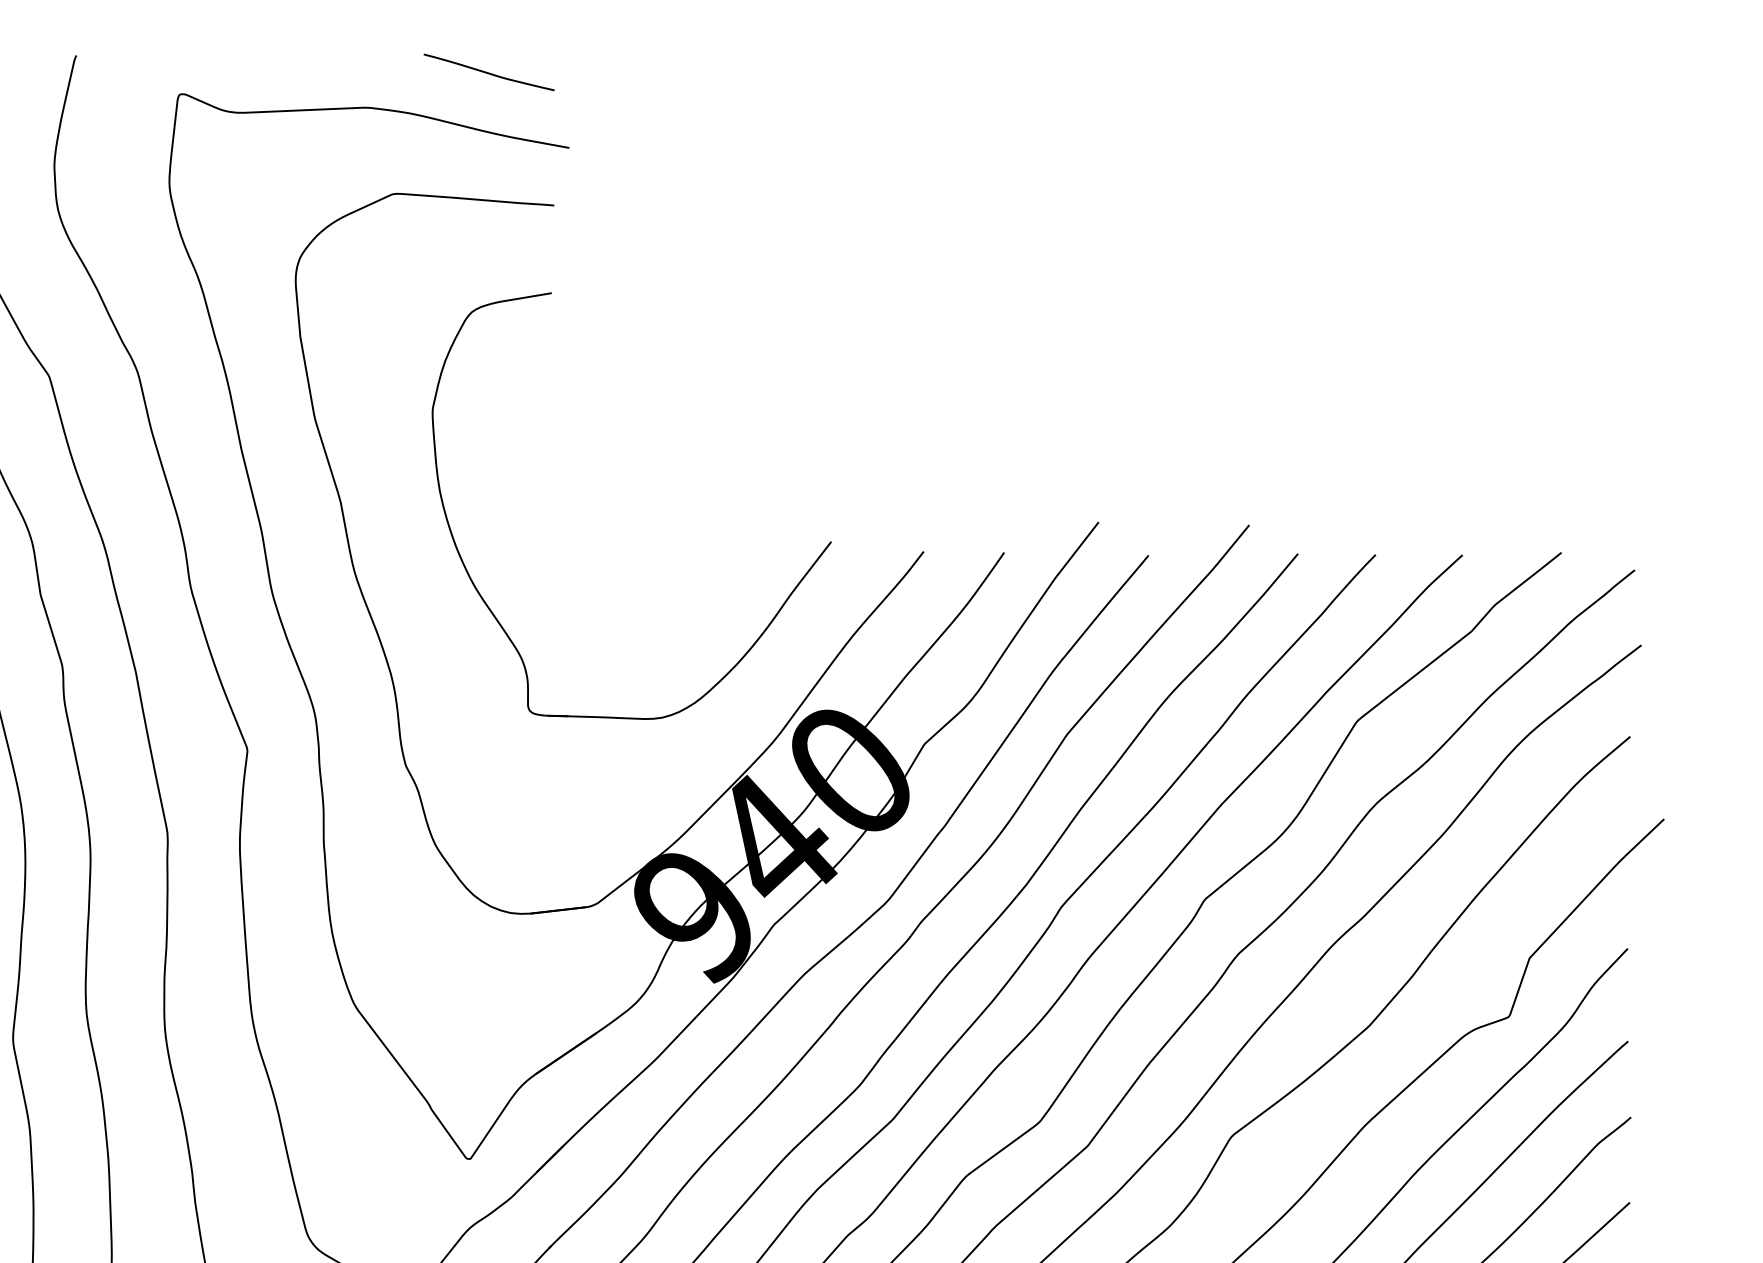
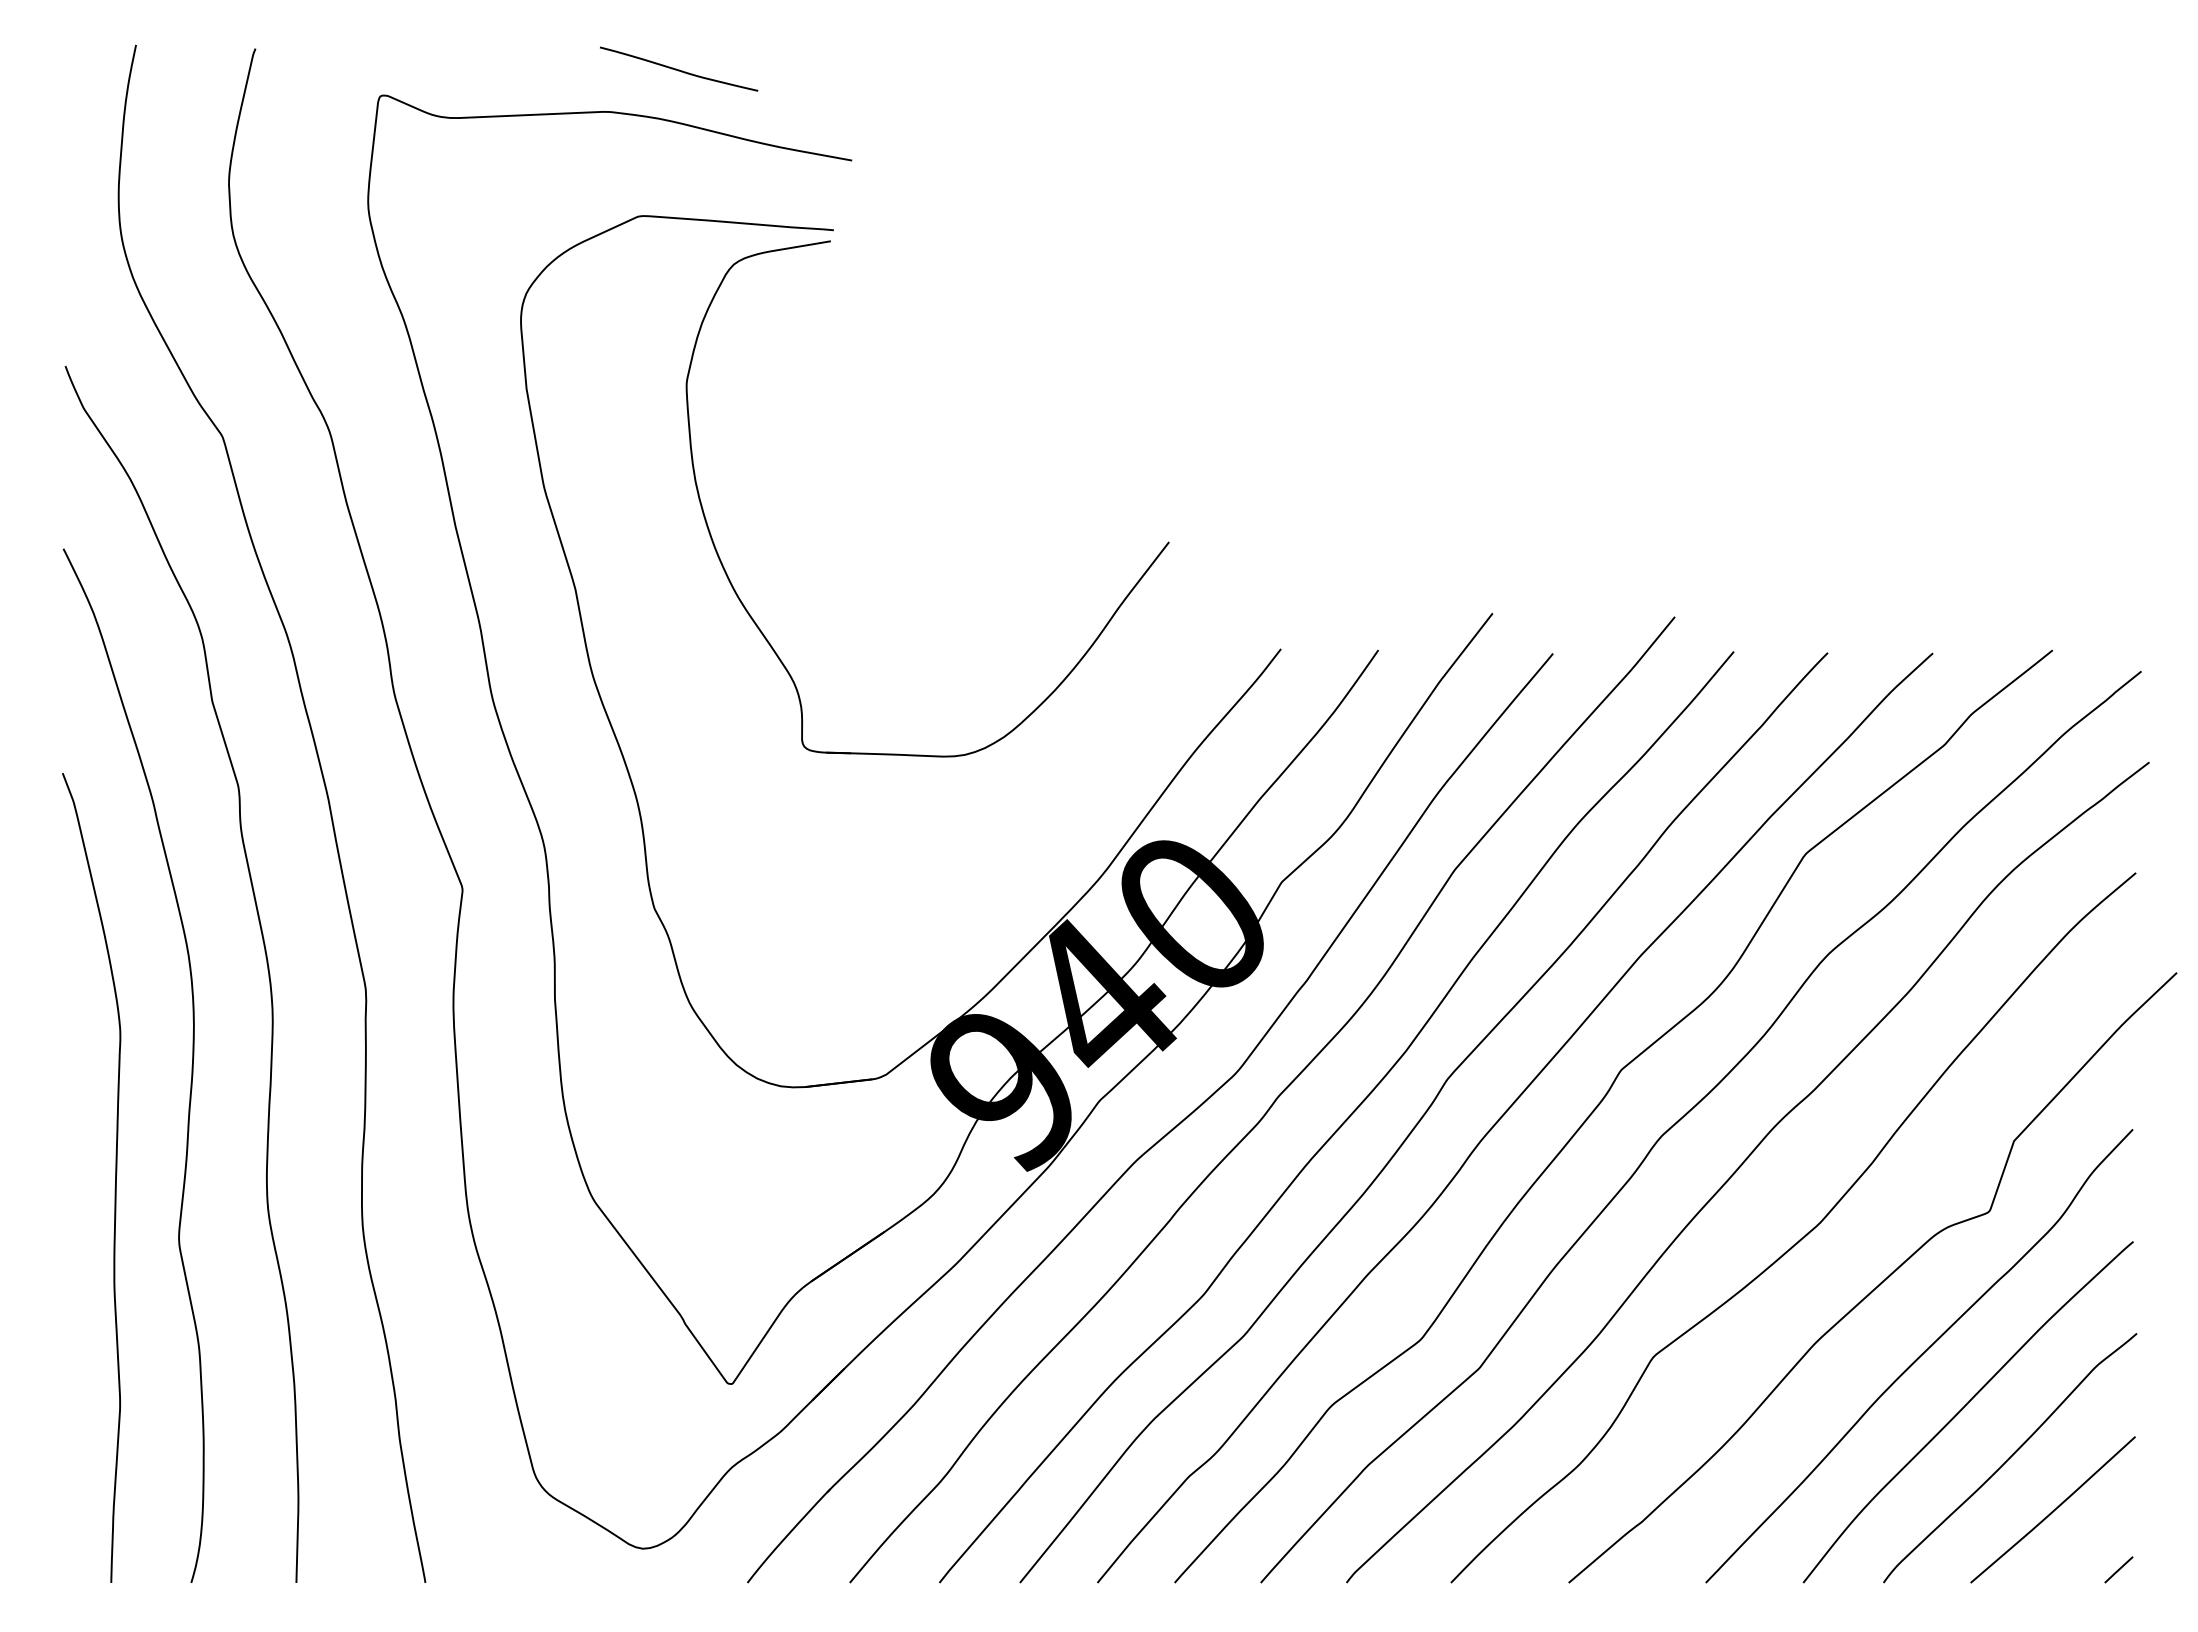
curve: (489, 72) -> (679, 69), moved
part: (487, 604) -> (753, 618), moved

